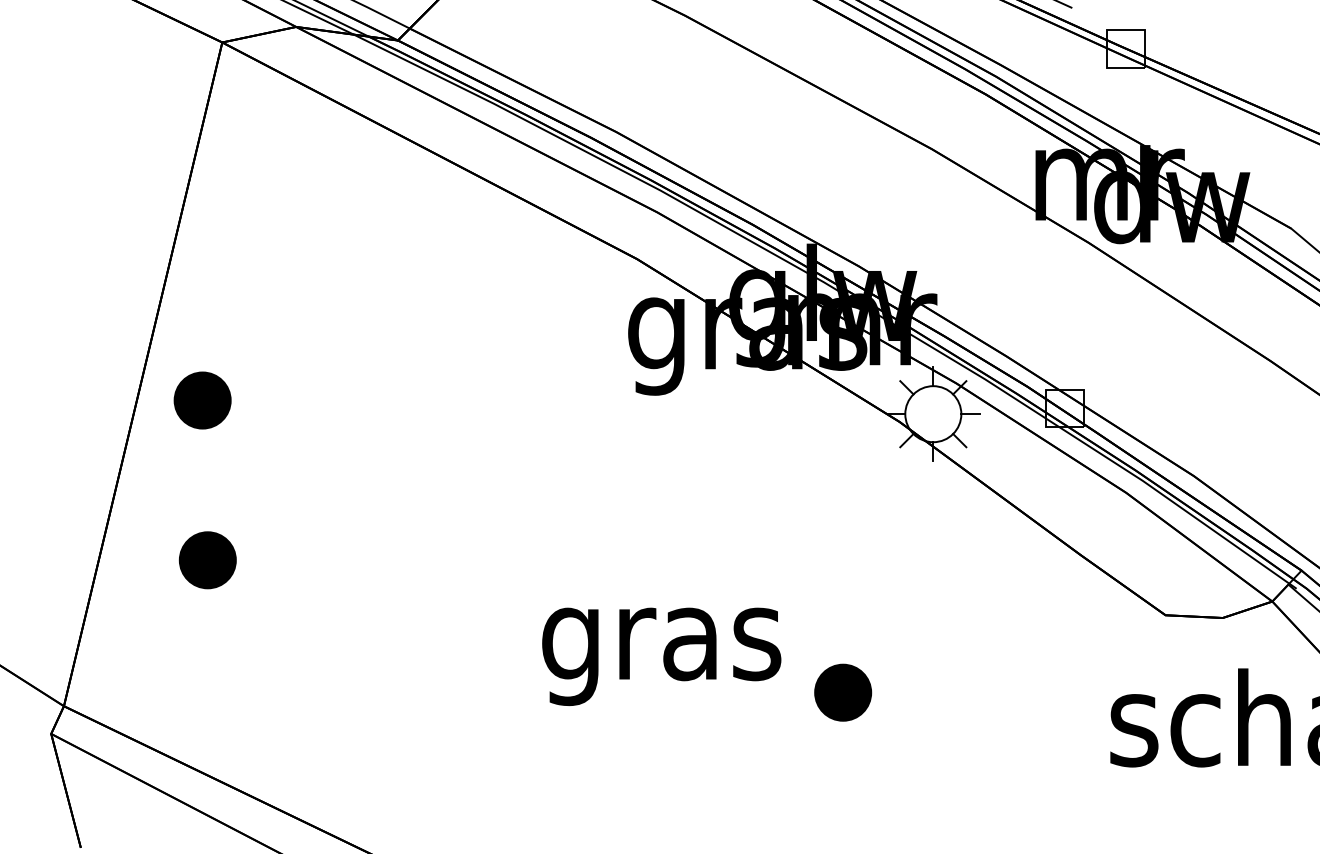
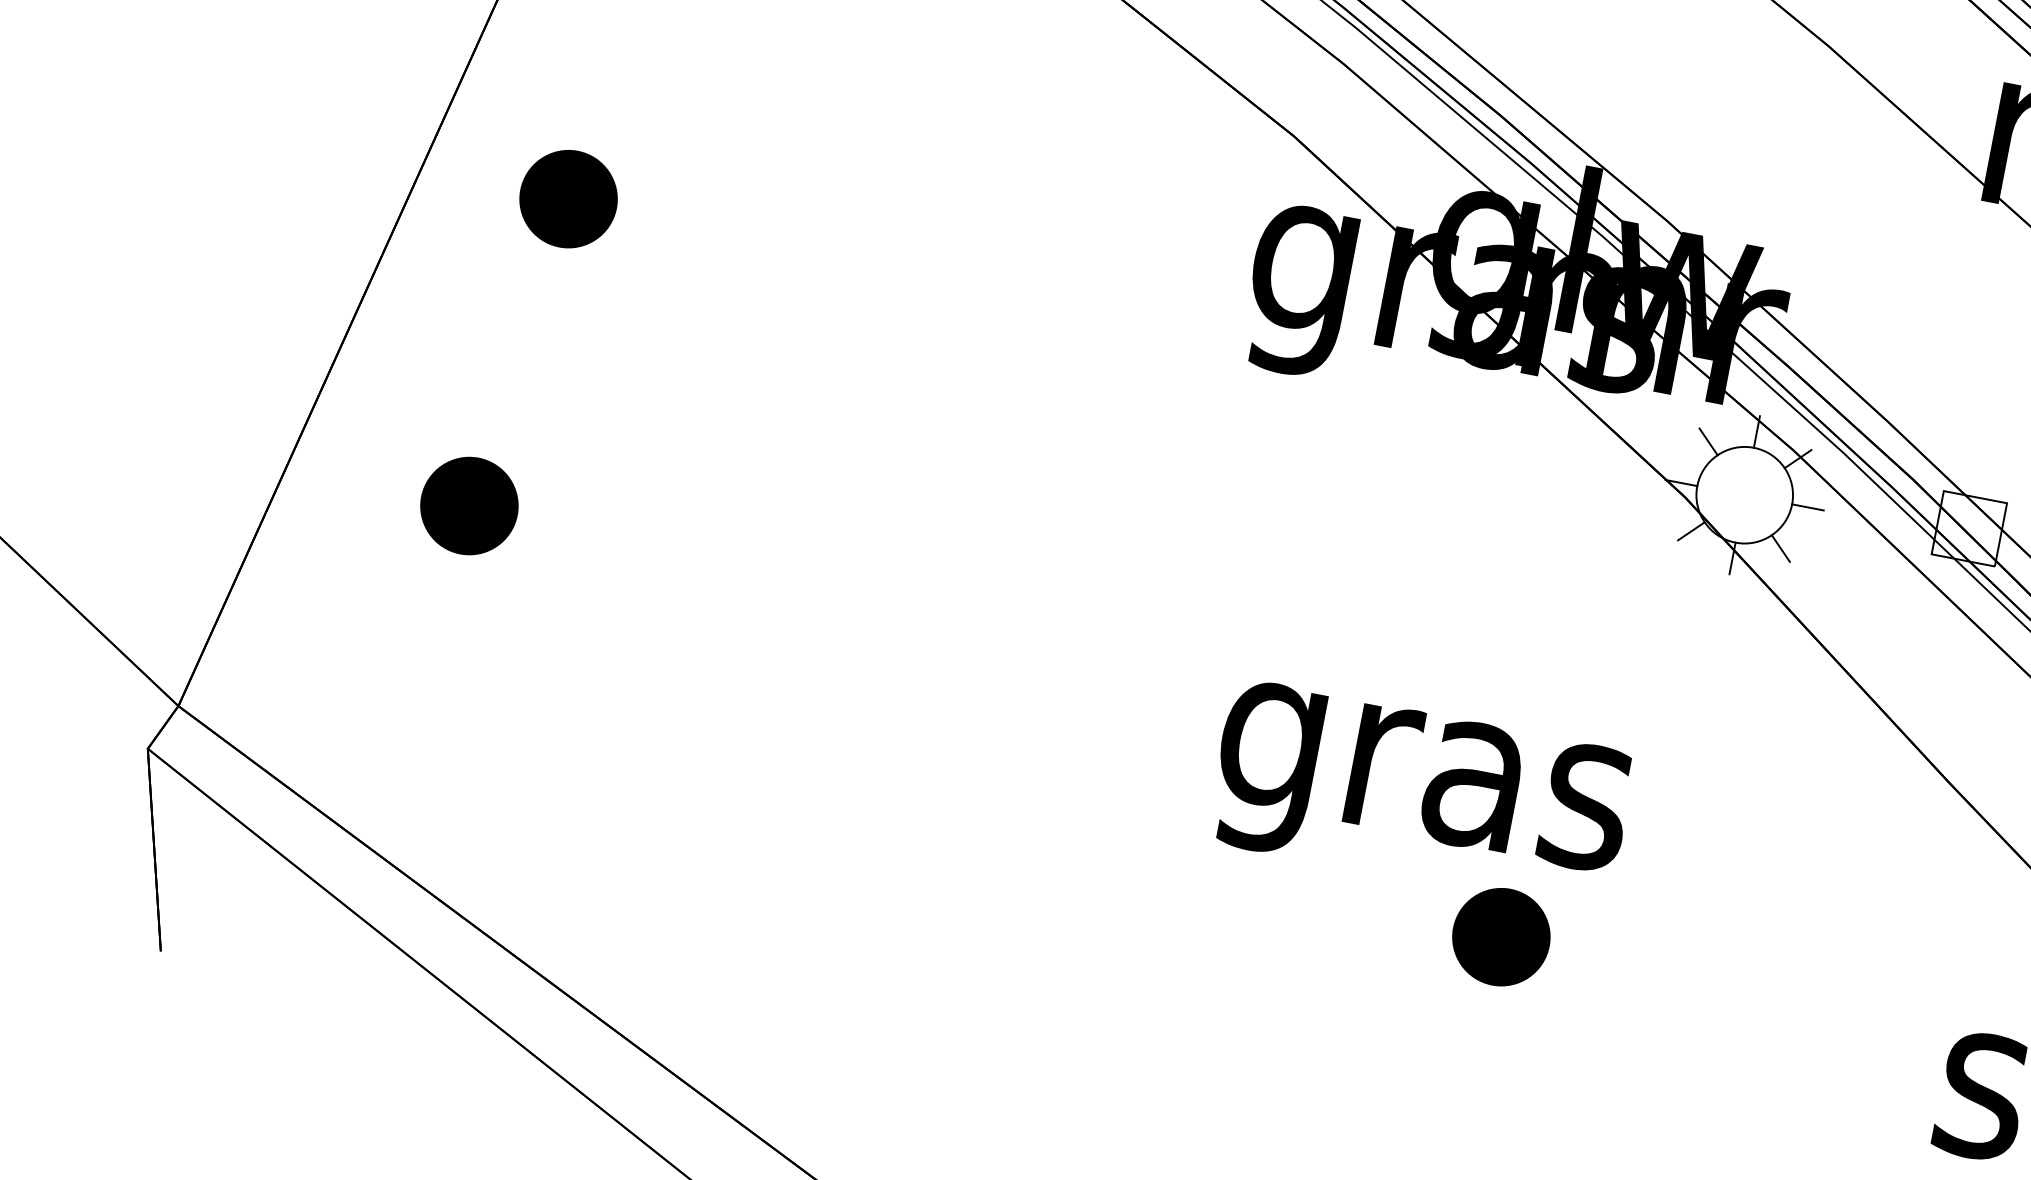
part: (202, 400) -> (568, 199), moved
text: (661, 656) -> (1420, 796), moved

